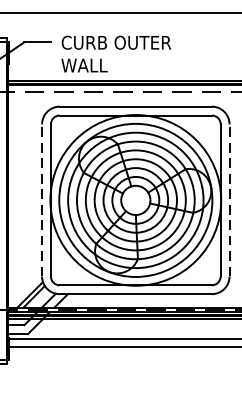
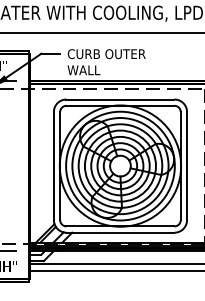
line: (41, 199) -> (53, 165), dashed -> solid
line: (230, 199) -> (187, 165), dashed -> solid

